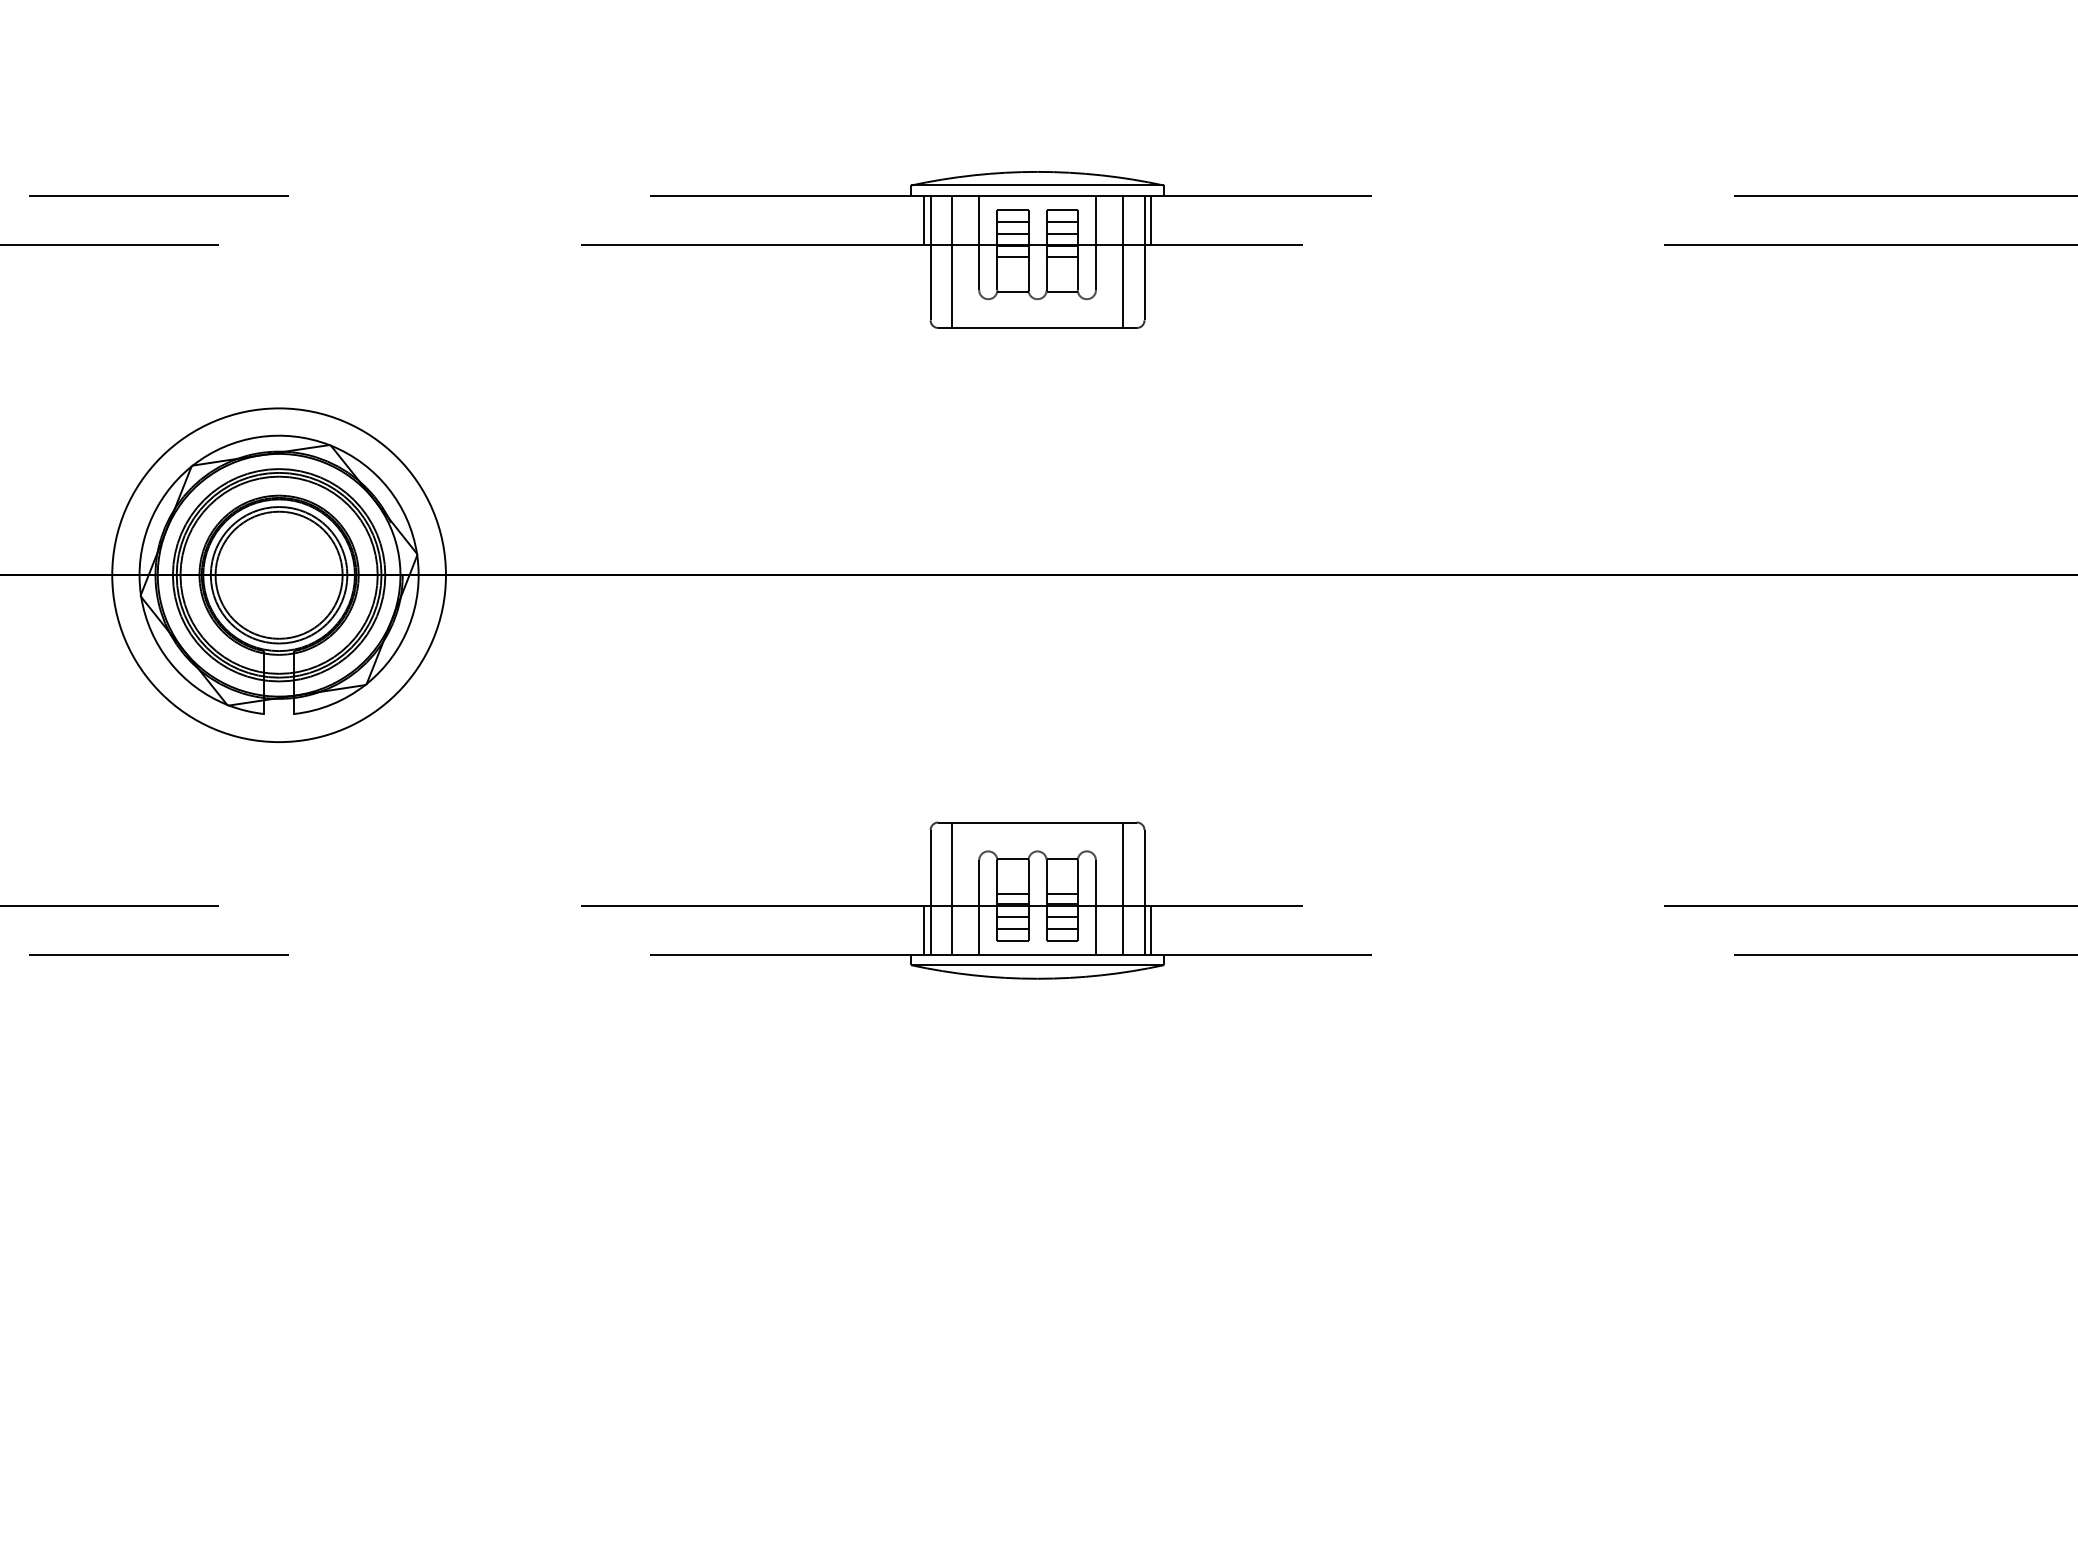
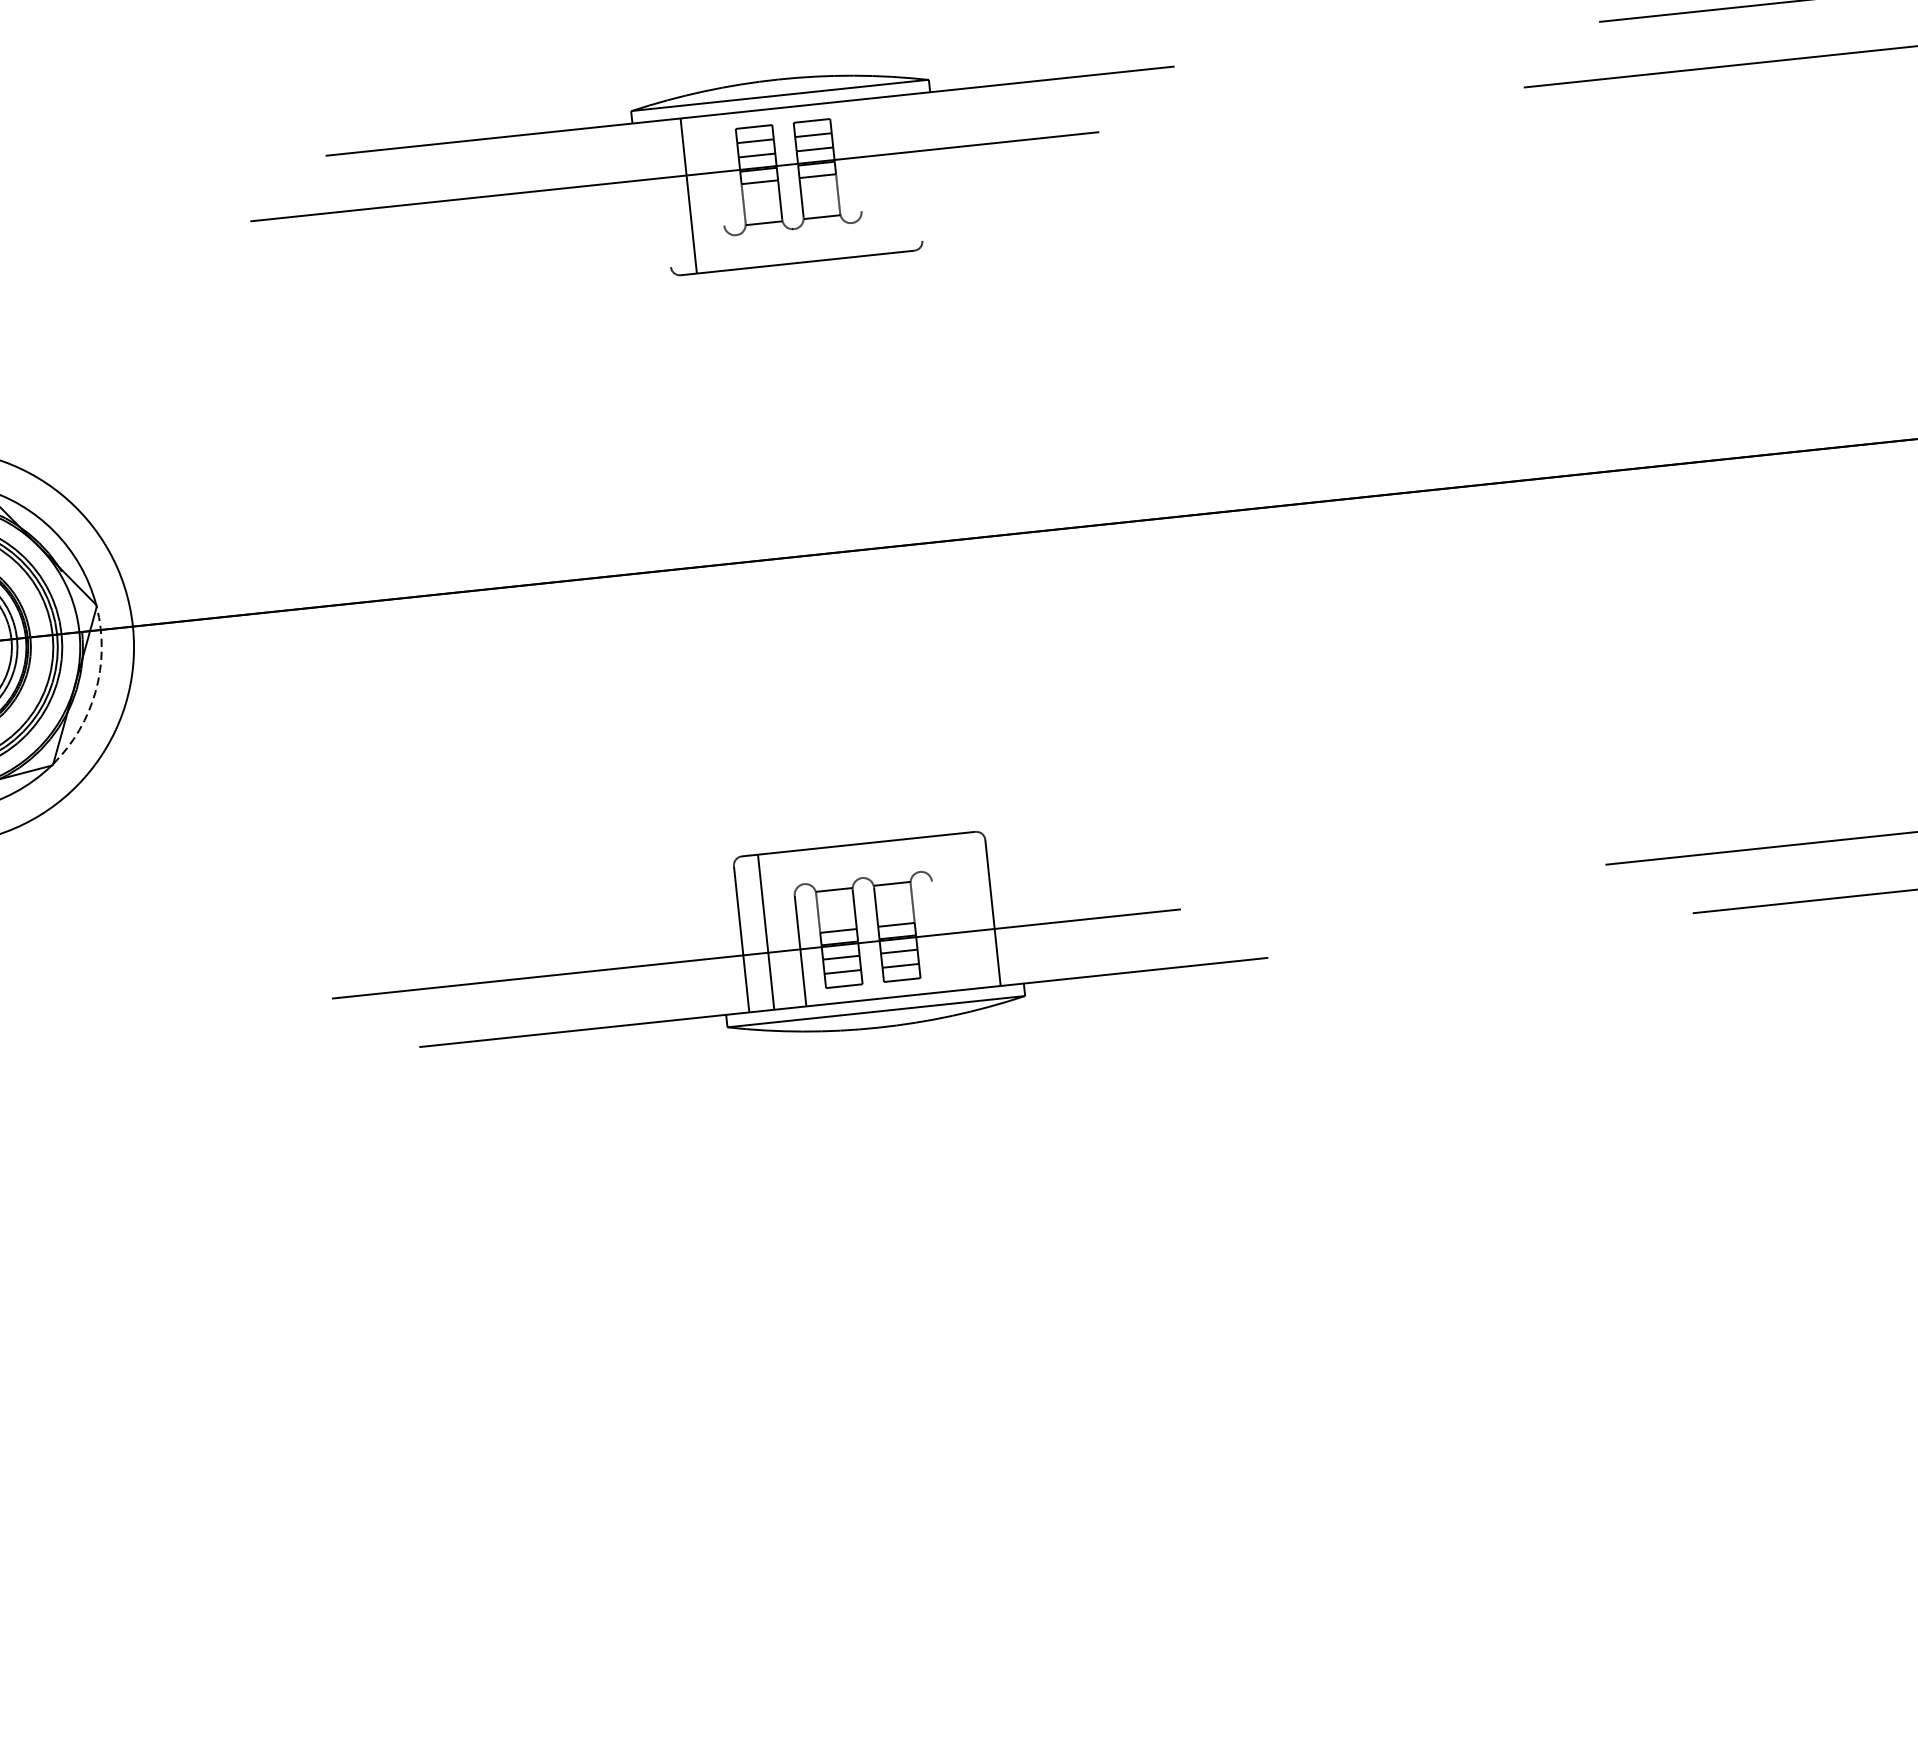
line: (923, 220) -> (650, 150), removed
line: (1151, 220) -> (918, 122), removed
line: (979, 243) -> (718, 170), removed
line: (1095, 243) -> (855, 156), removed
line: (930, 258) -> (663, 194), removed
line: (1144, 258) -> (914, 168), removed
line: (1123, 262) -> (890, 175), removed
arc: (408, 626) -> (95, 691), solid -> dashed
line: (1123, 888) -> (967, 911), removed
line: (1095, 907) -> (937, 936), removed
line: (923, 929) -> (737, 983), removed
line: (1151, 929) -> (1005, 955), removed

